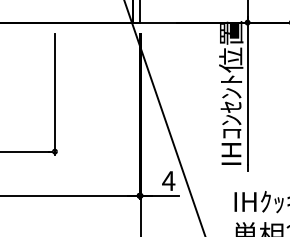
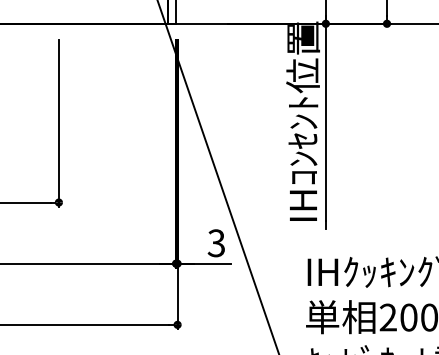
text: (168, 181) -> (216, 243), 4 -> 3

